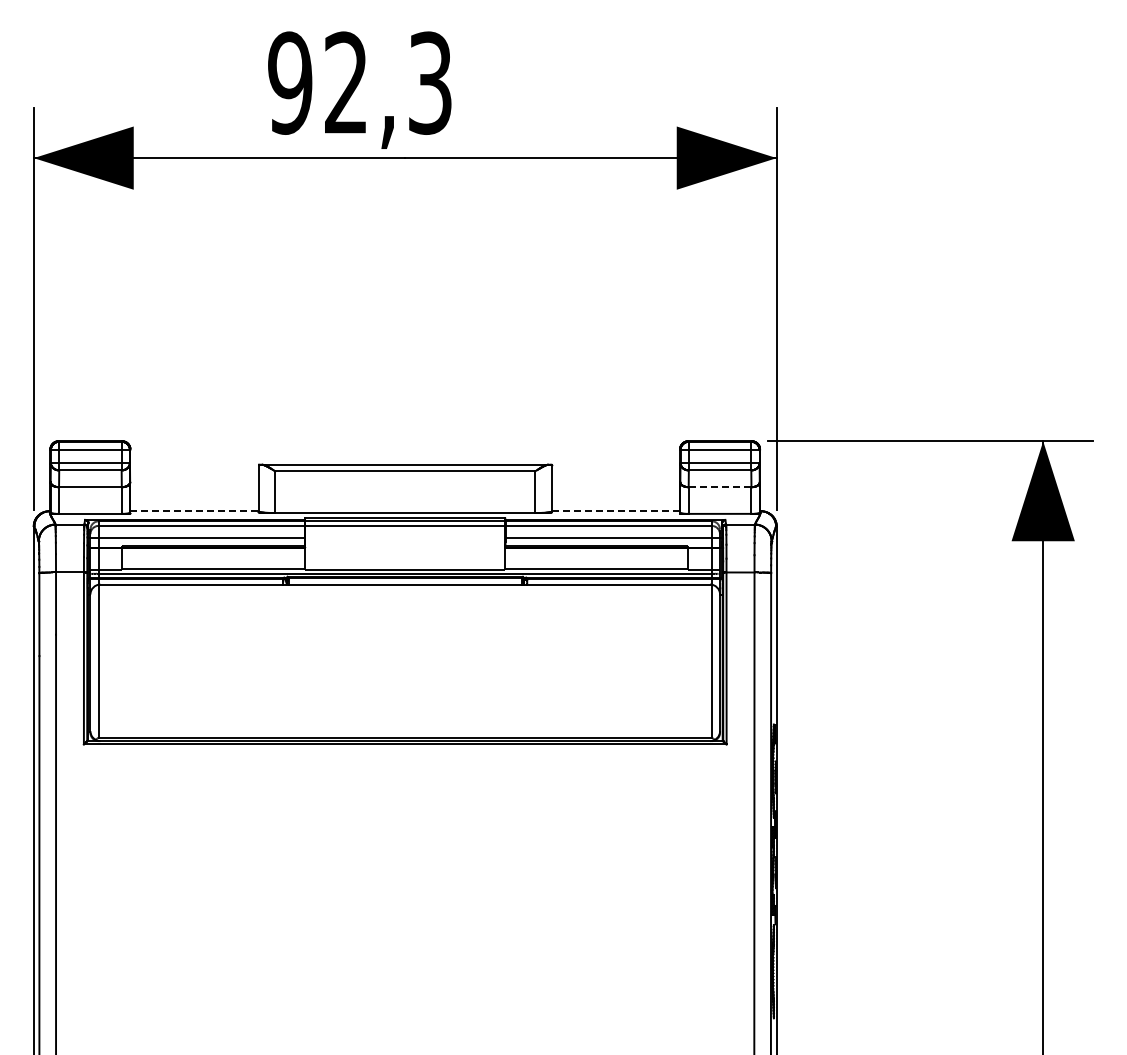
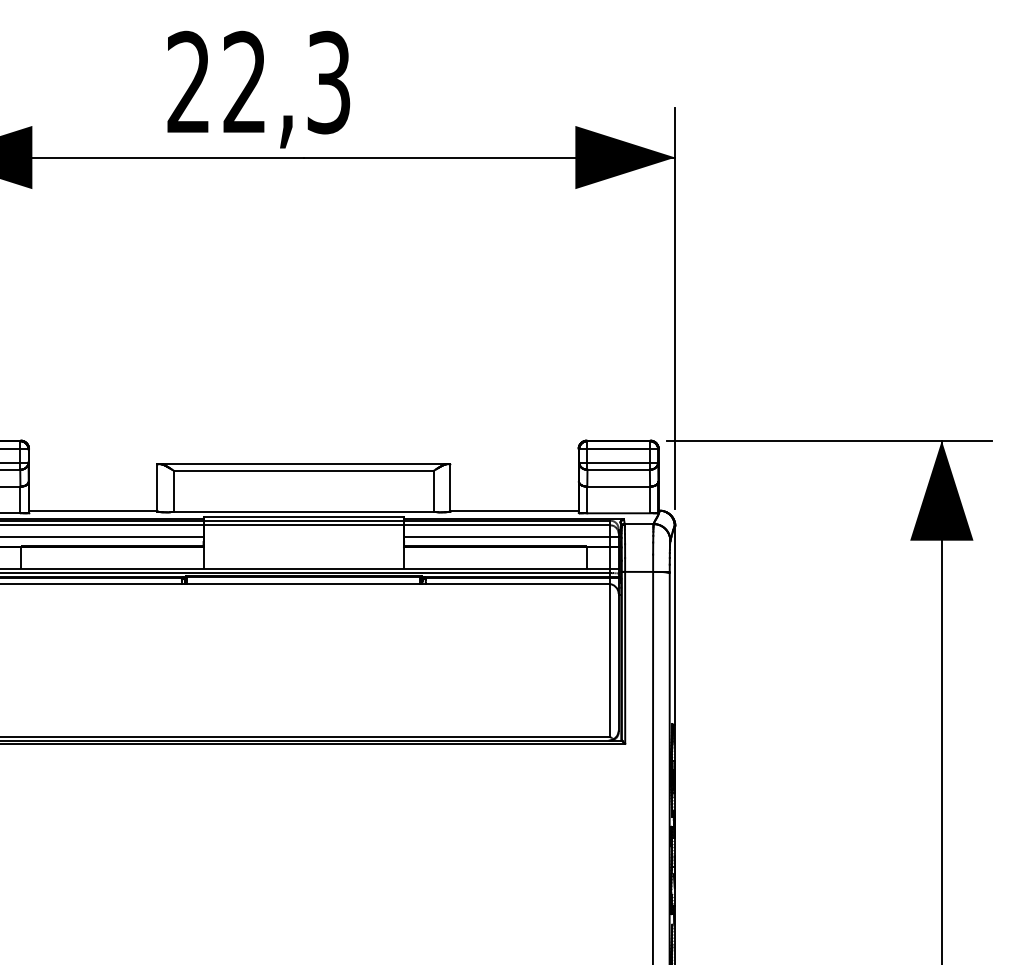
text: (290, 82) -> (189, 81), 92,3 -> 22,3
line: (719, 487) -> (618, 486), dashed -> solid
line: (195, 511) -> (94, 510), dashed -> solid
line: (616, 511) -> (515, 510), dashed -> solid

